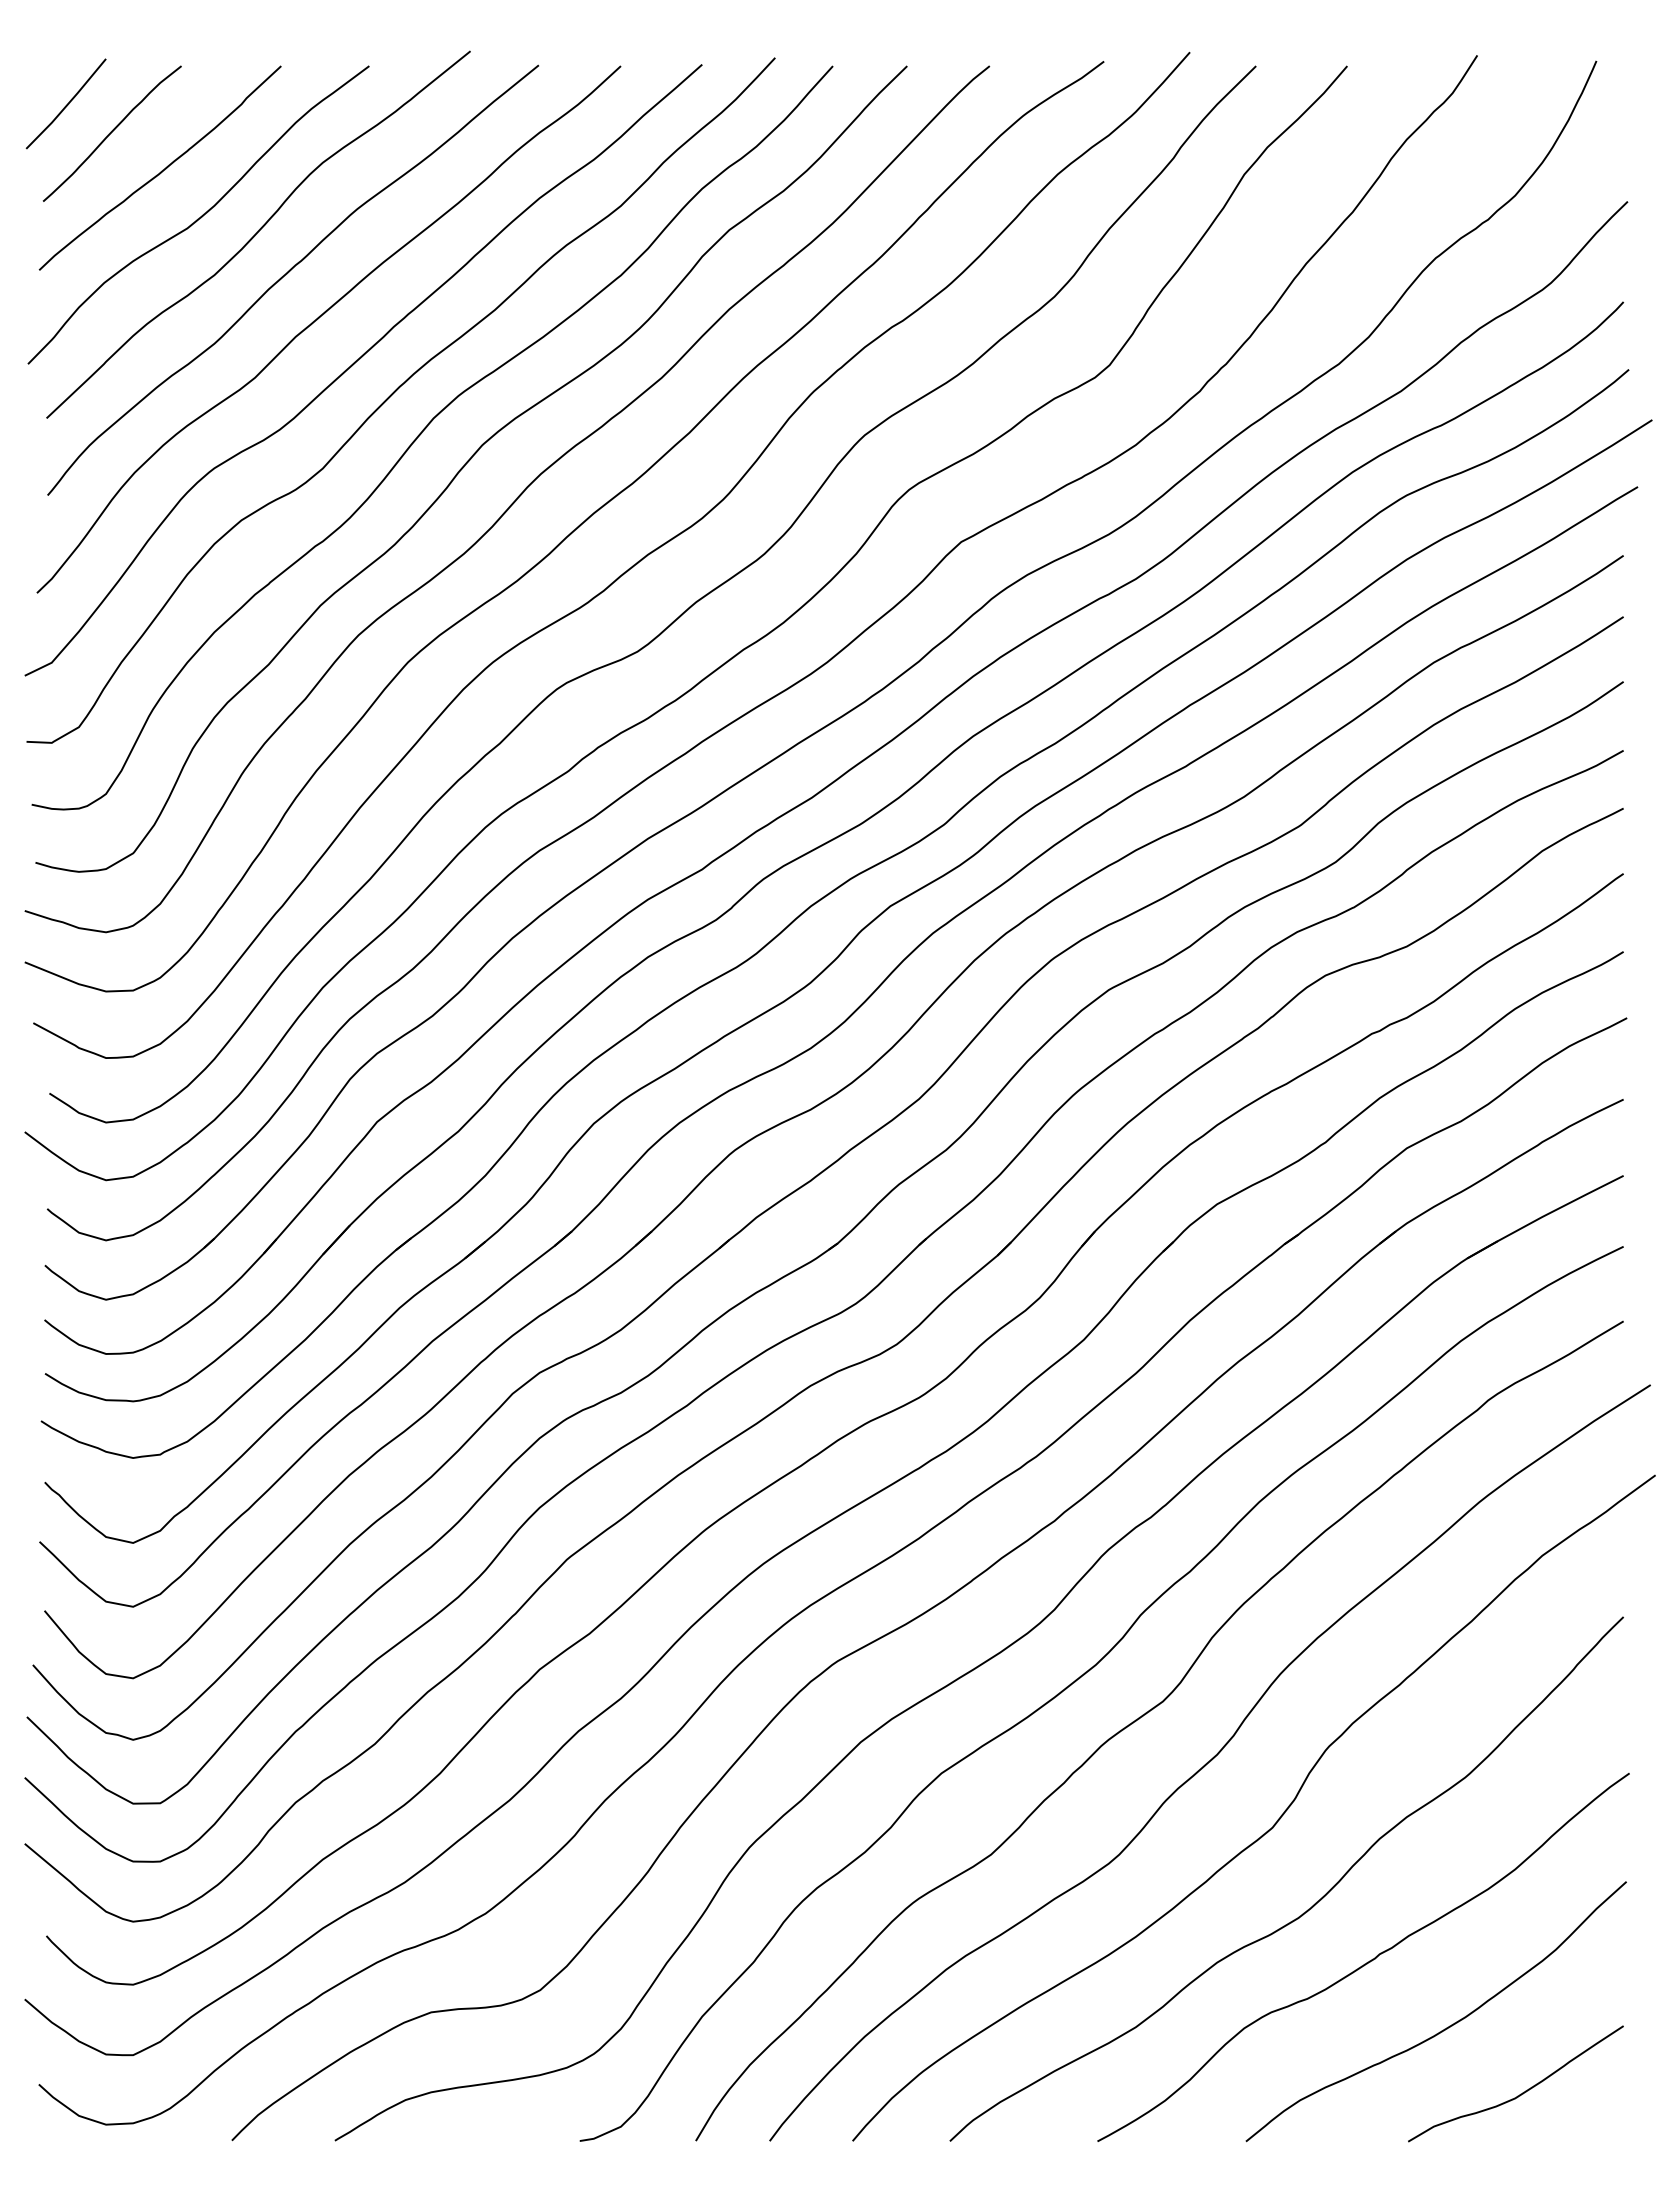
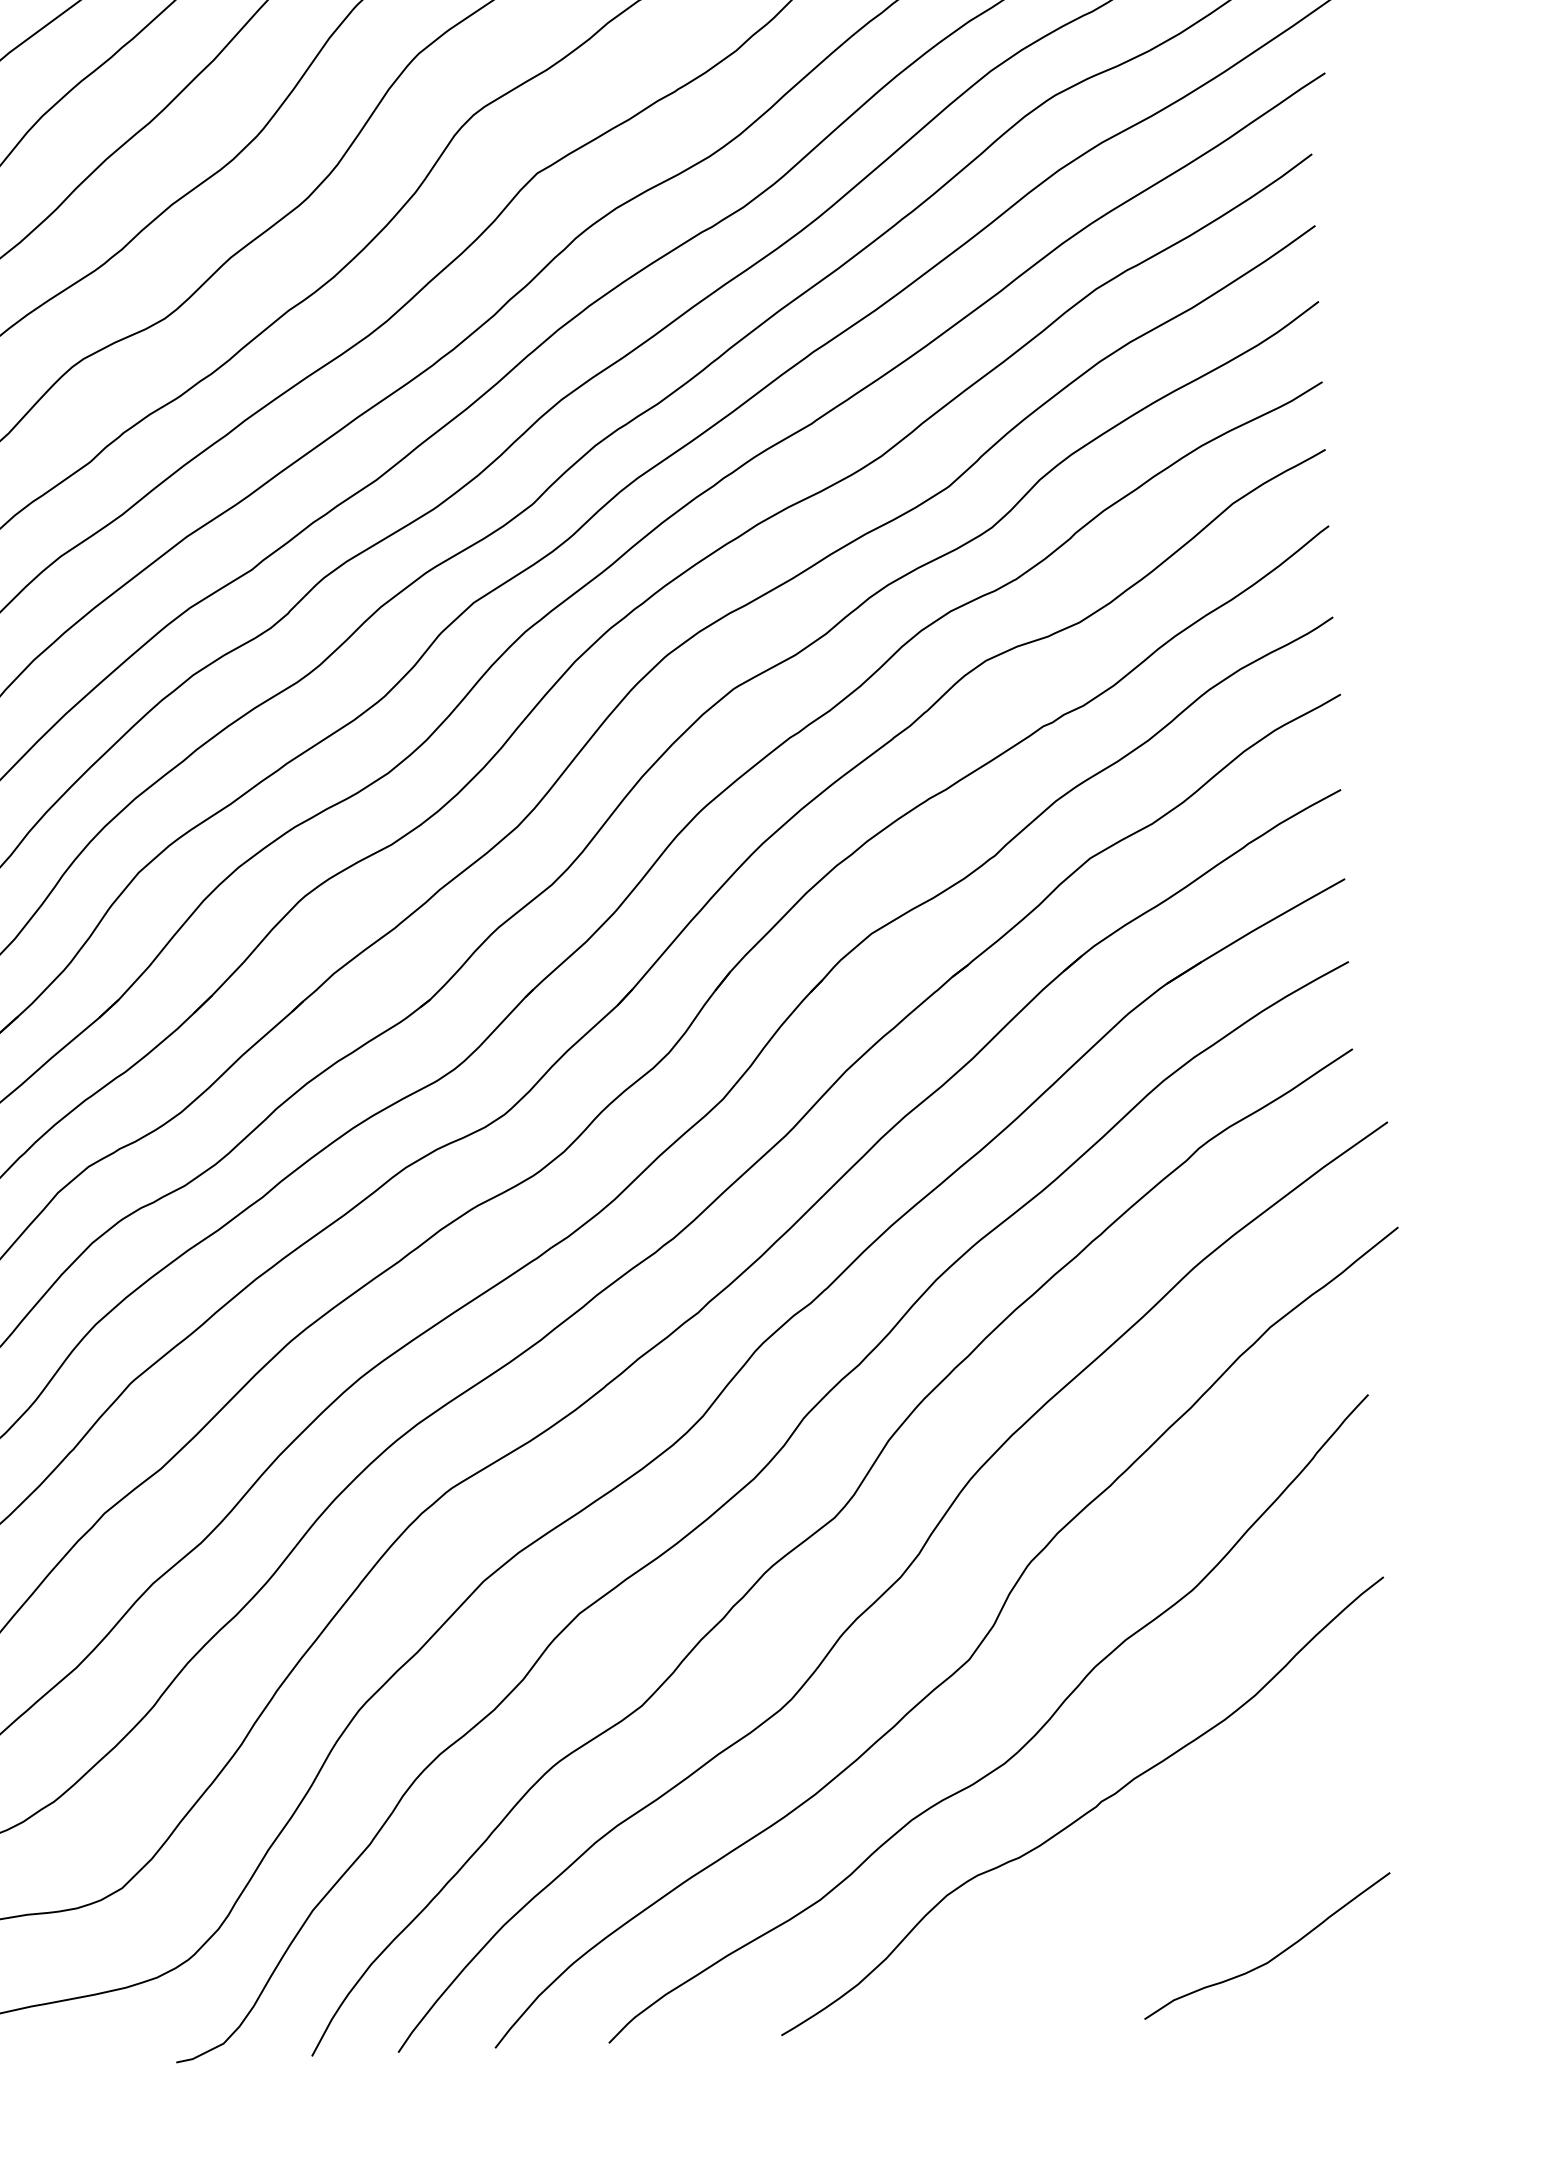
curve: (1444, 2028) -> (1180, 1885), removed

